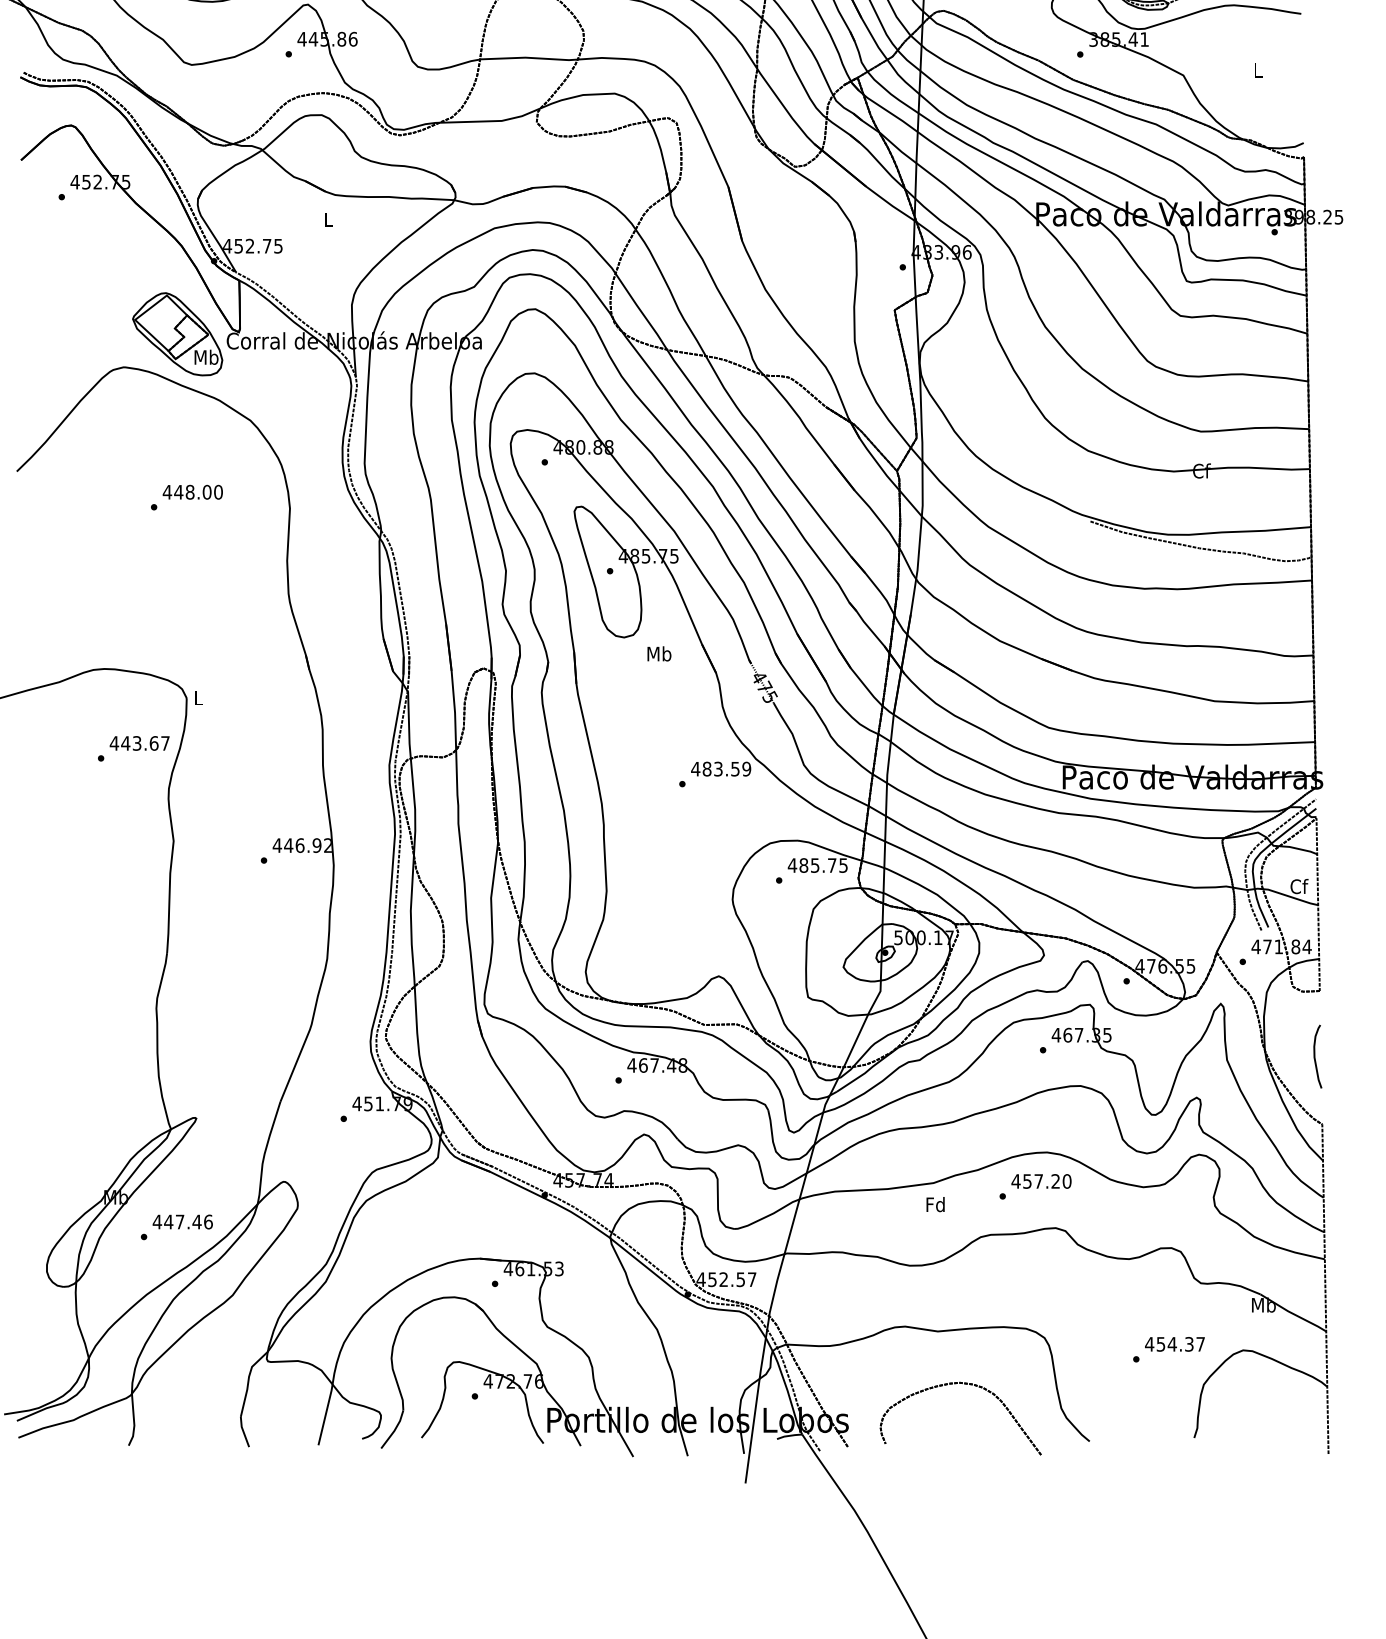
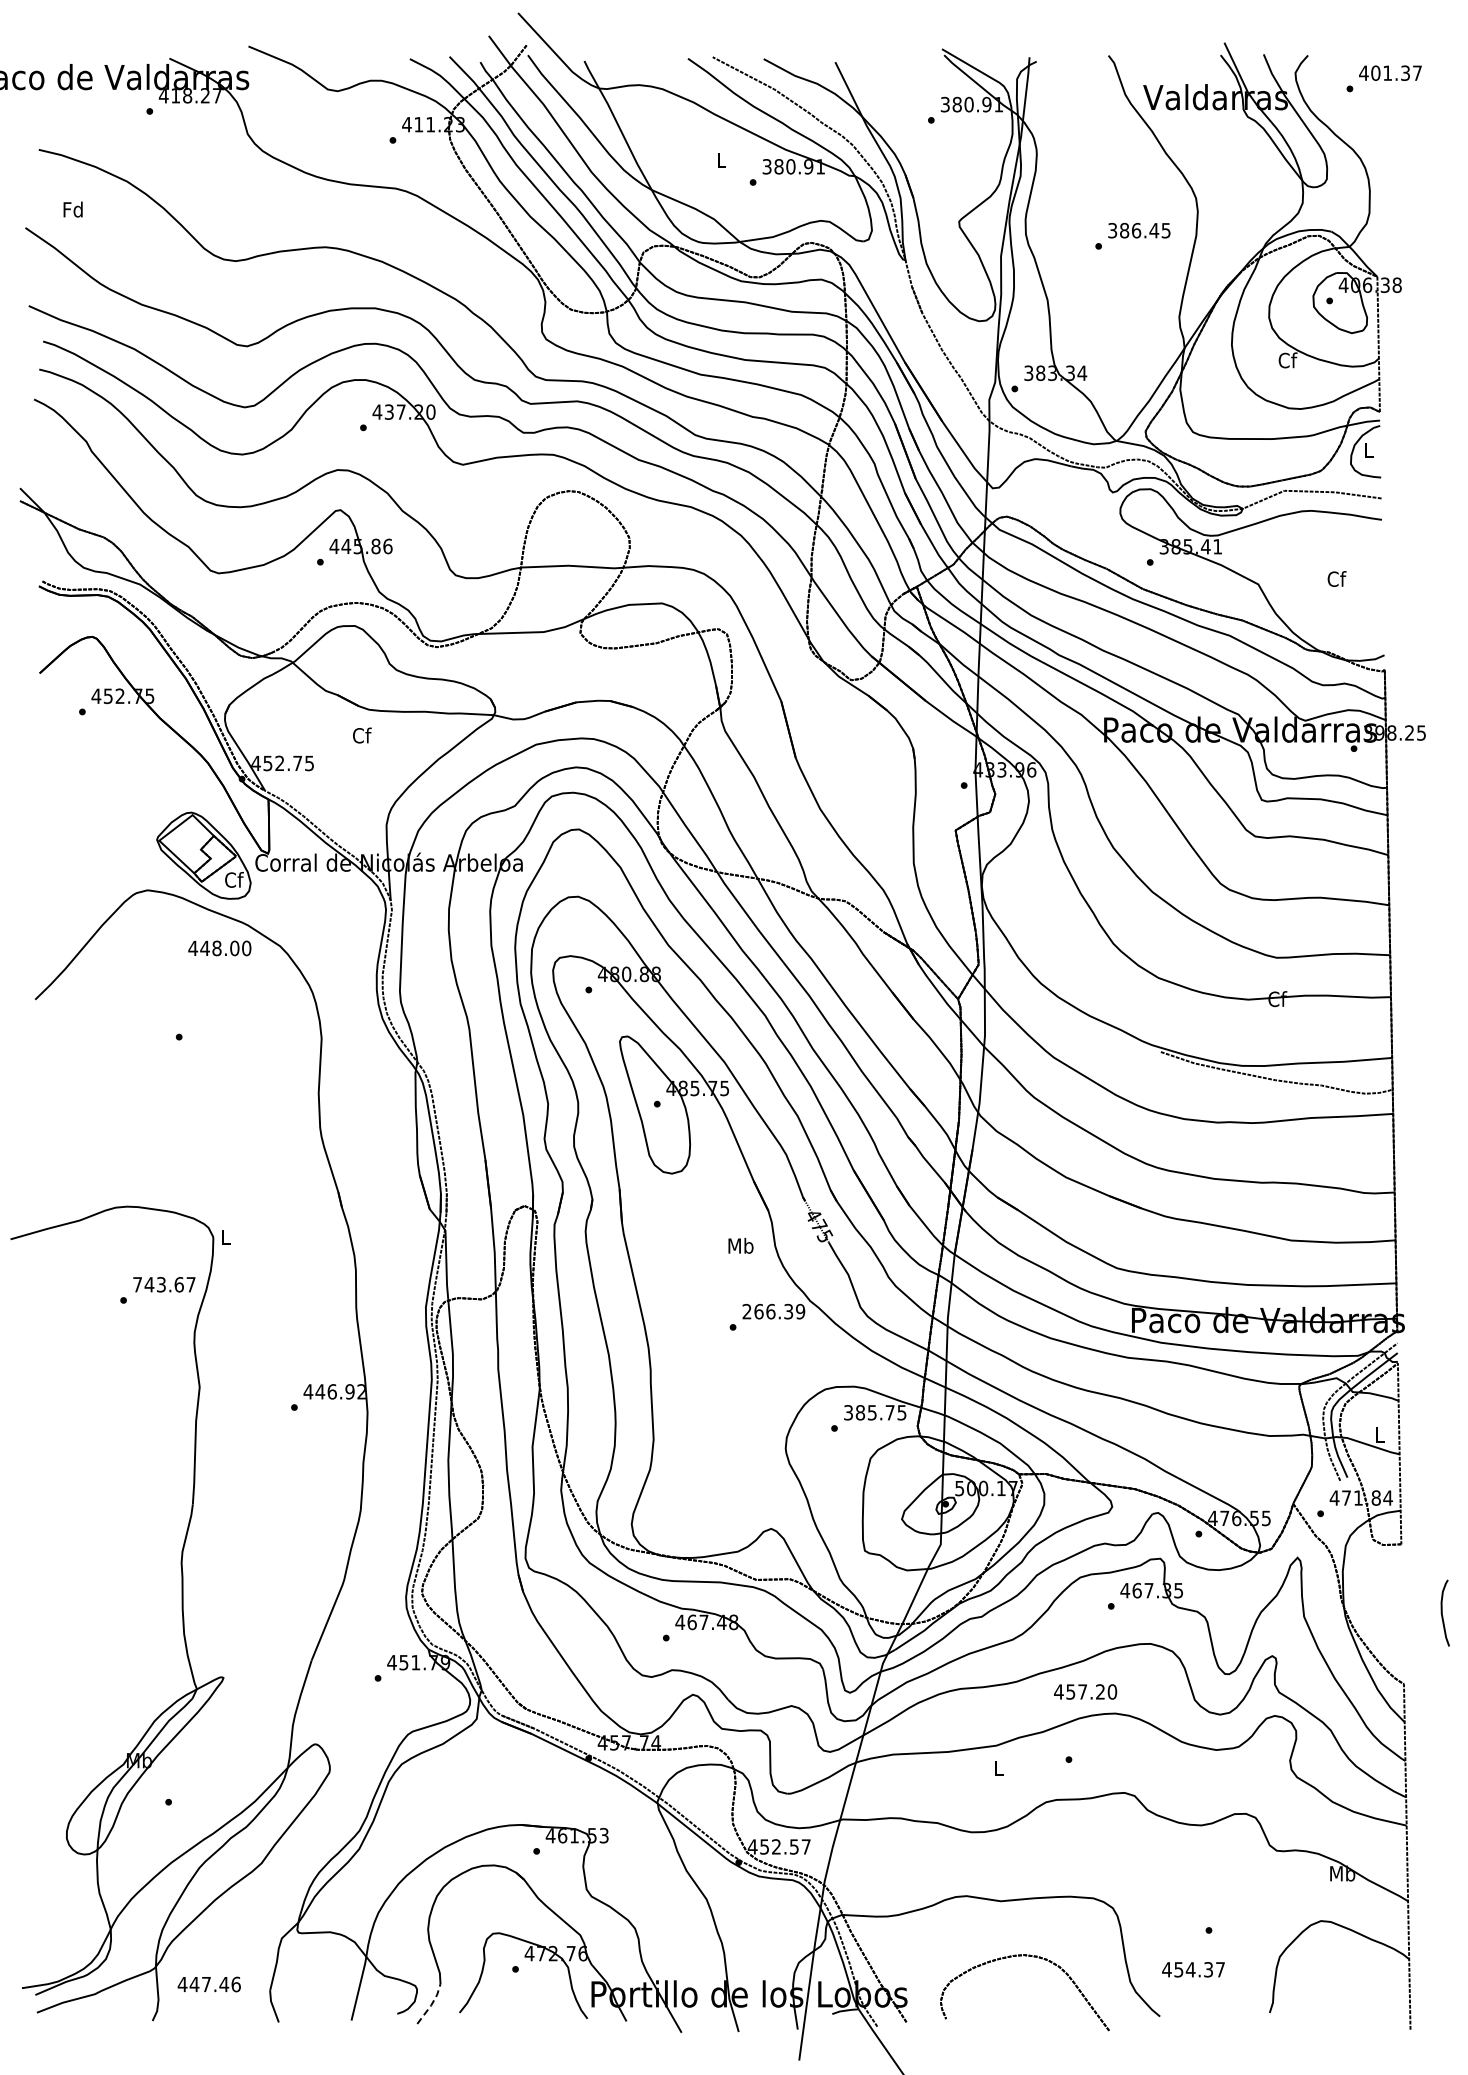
text: (1257, 69) -> (1336, 578), L -> Cf
text: (328, 219) -> (362, 735), L -> Cf
text: (205, 356) -> (233, 879), Mb -> Cf
text: (192, 492) -> (219, 948), moved
text: (658, 653) -> (740, 1245), moved
text: (114, 743) -> (137, 1284), 443.67 -> 743.67
text: (715, 768) -> (767, 1311), 483.59 -> 266.39
text: (792, 865) -> (848, 1412), 485.75 -> 385.75
text: (1298, 886) -> (1379, 1434), Cf -> L
curve: (1315, 1056) -> (1442, 1612), moved
text: (1041, 1181) -> (1085, 1691), moved
text: (935, 1204) -> (998, 1768), Fd -> L
text: (182, 1222) -> (208, 1984), moved
text: (1174, 1344) -> (1193, 1969), moved
line: (394, 1429) -> (431, 2004), solid -> dashed

